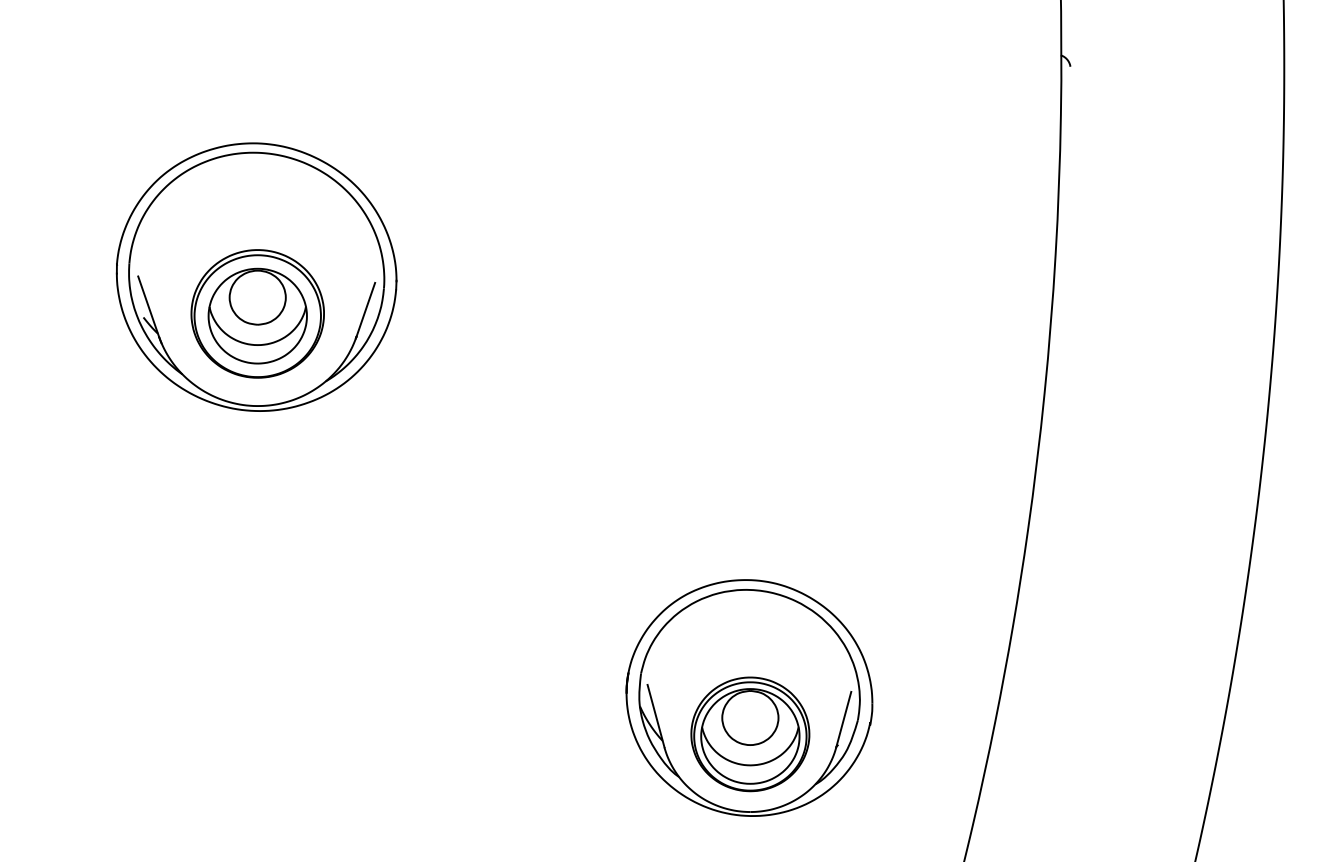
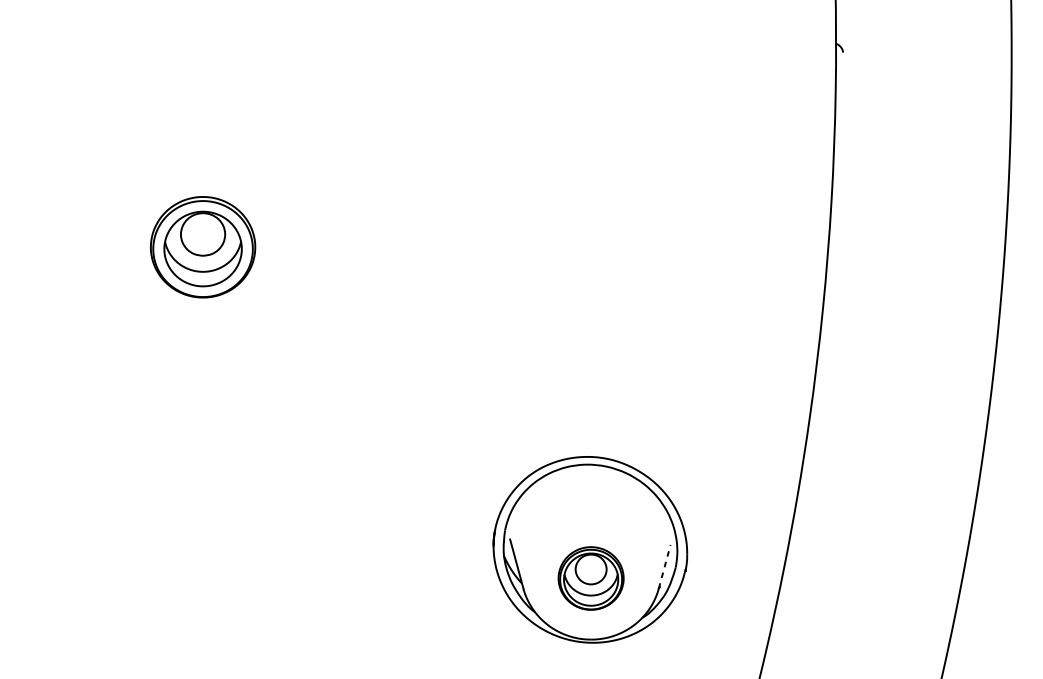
part: (256, 276) -> (202, 217), removed
line: (843, 719) -> (664, 566), solid -> dashed
part: (750, 734) -> (591, 578), size x0.7

